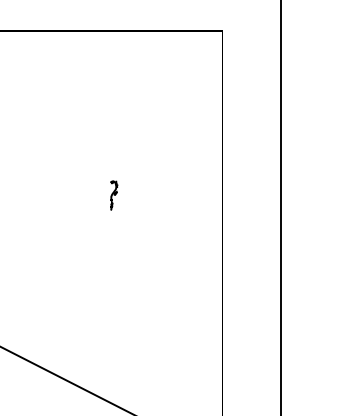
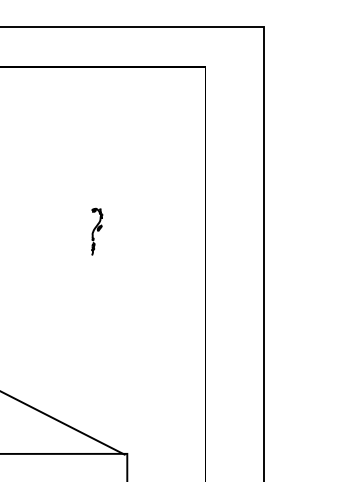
part: (114, 195) -> (97, 231), size x1.6

